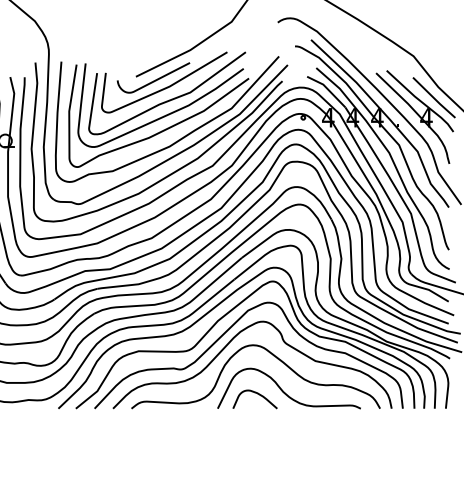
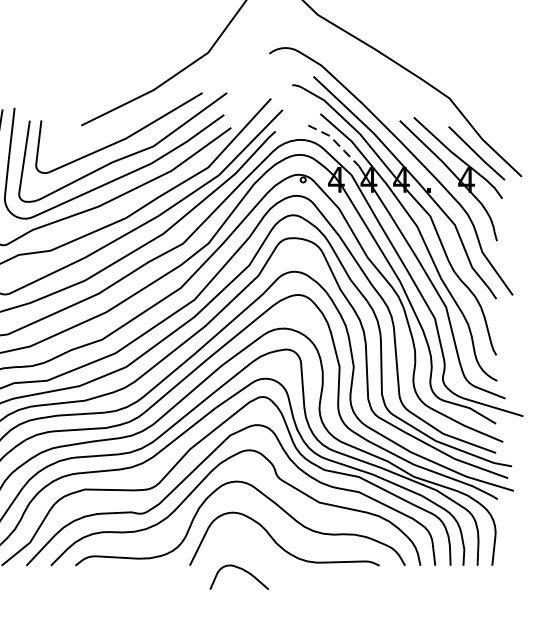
curve: (155, 79) -> (107, 129), removed
line: (327, 88) -> (335, 141), solid -> dashed
curve: (257, 394) -> (242, 570), moved

